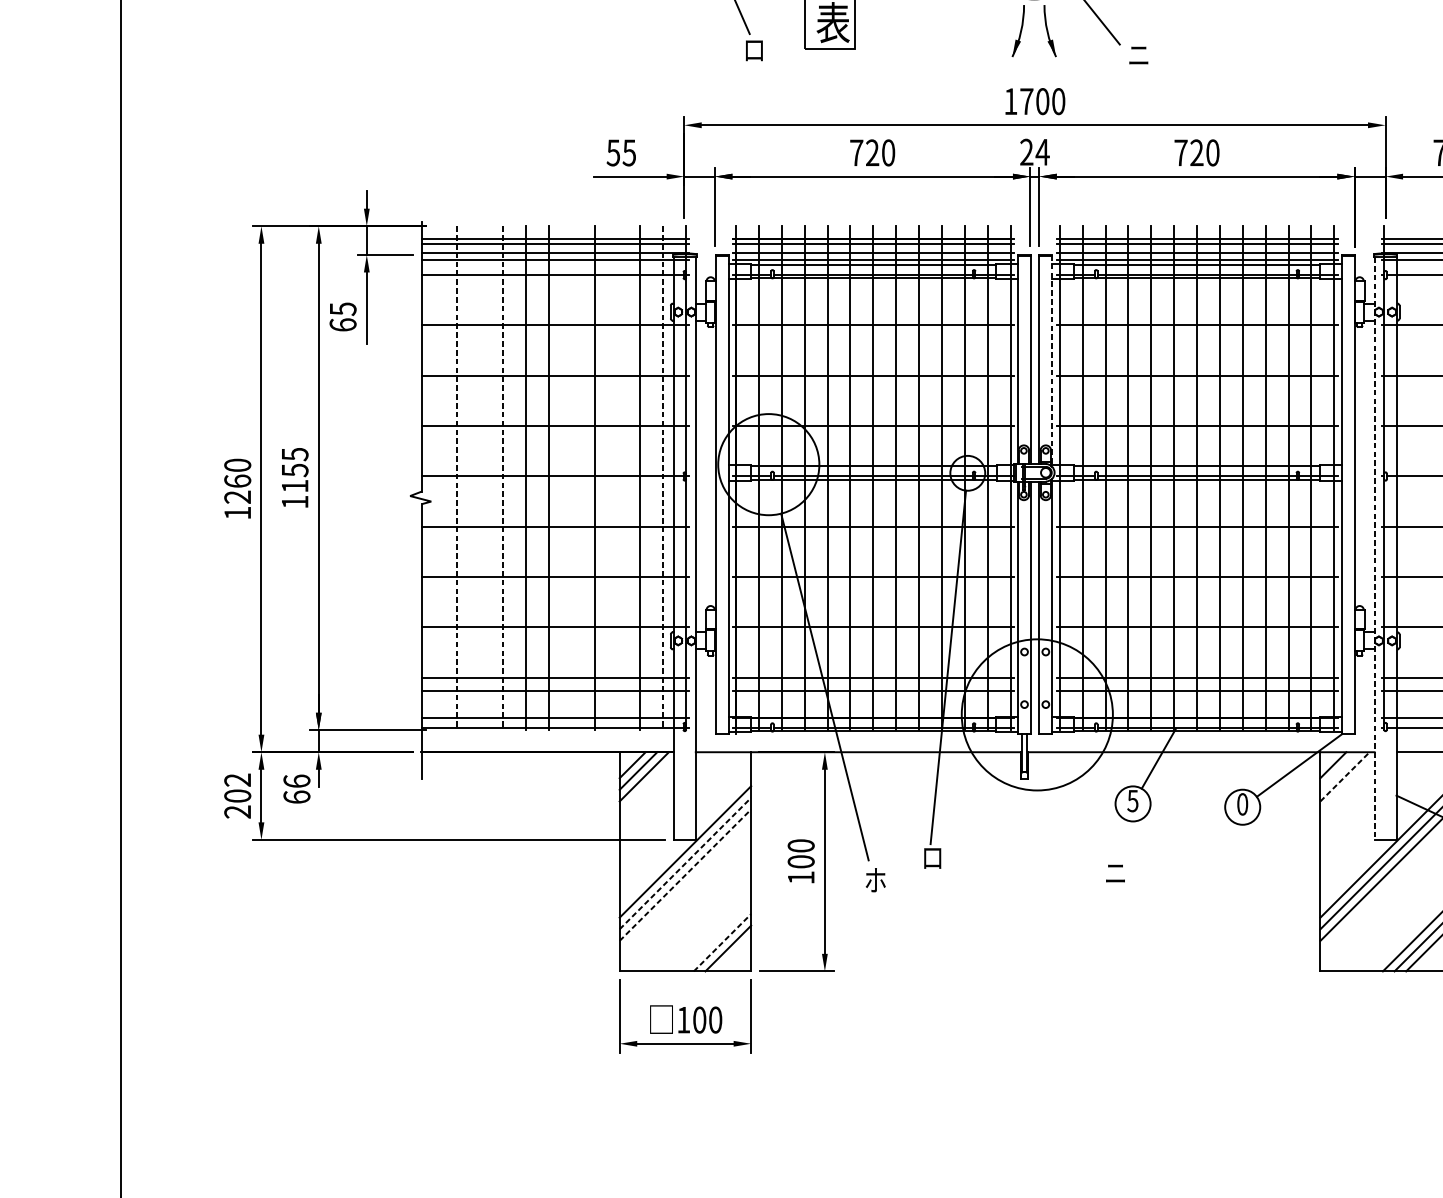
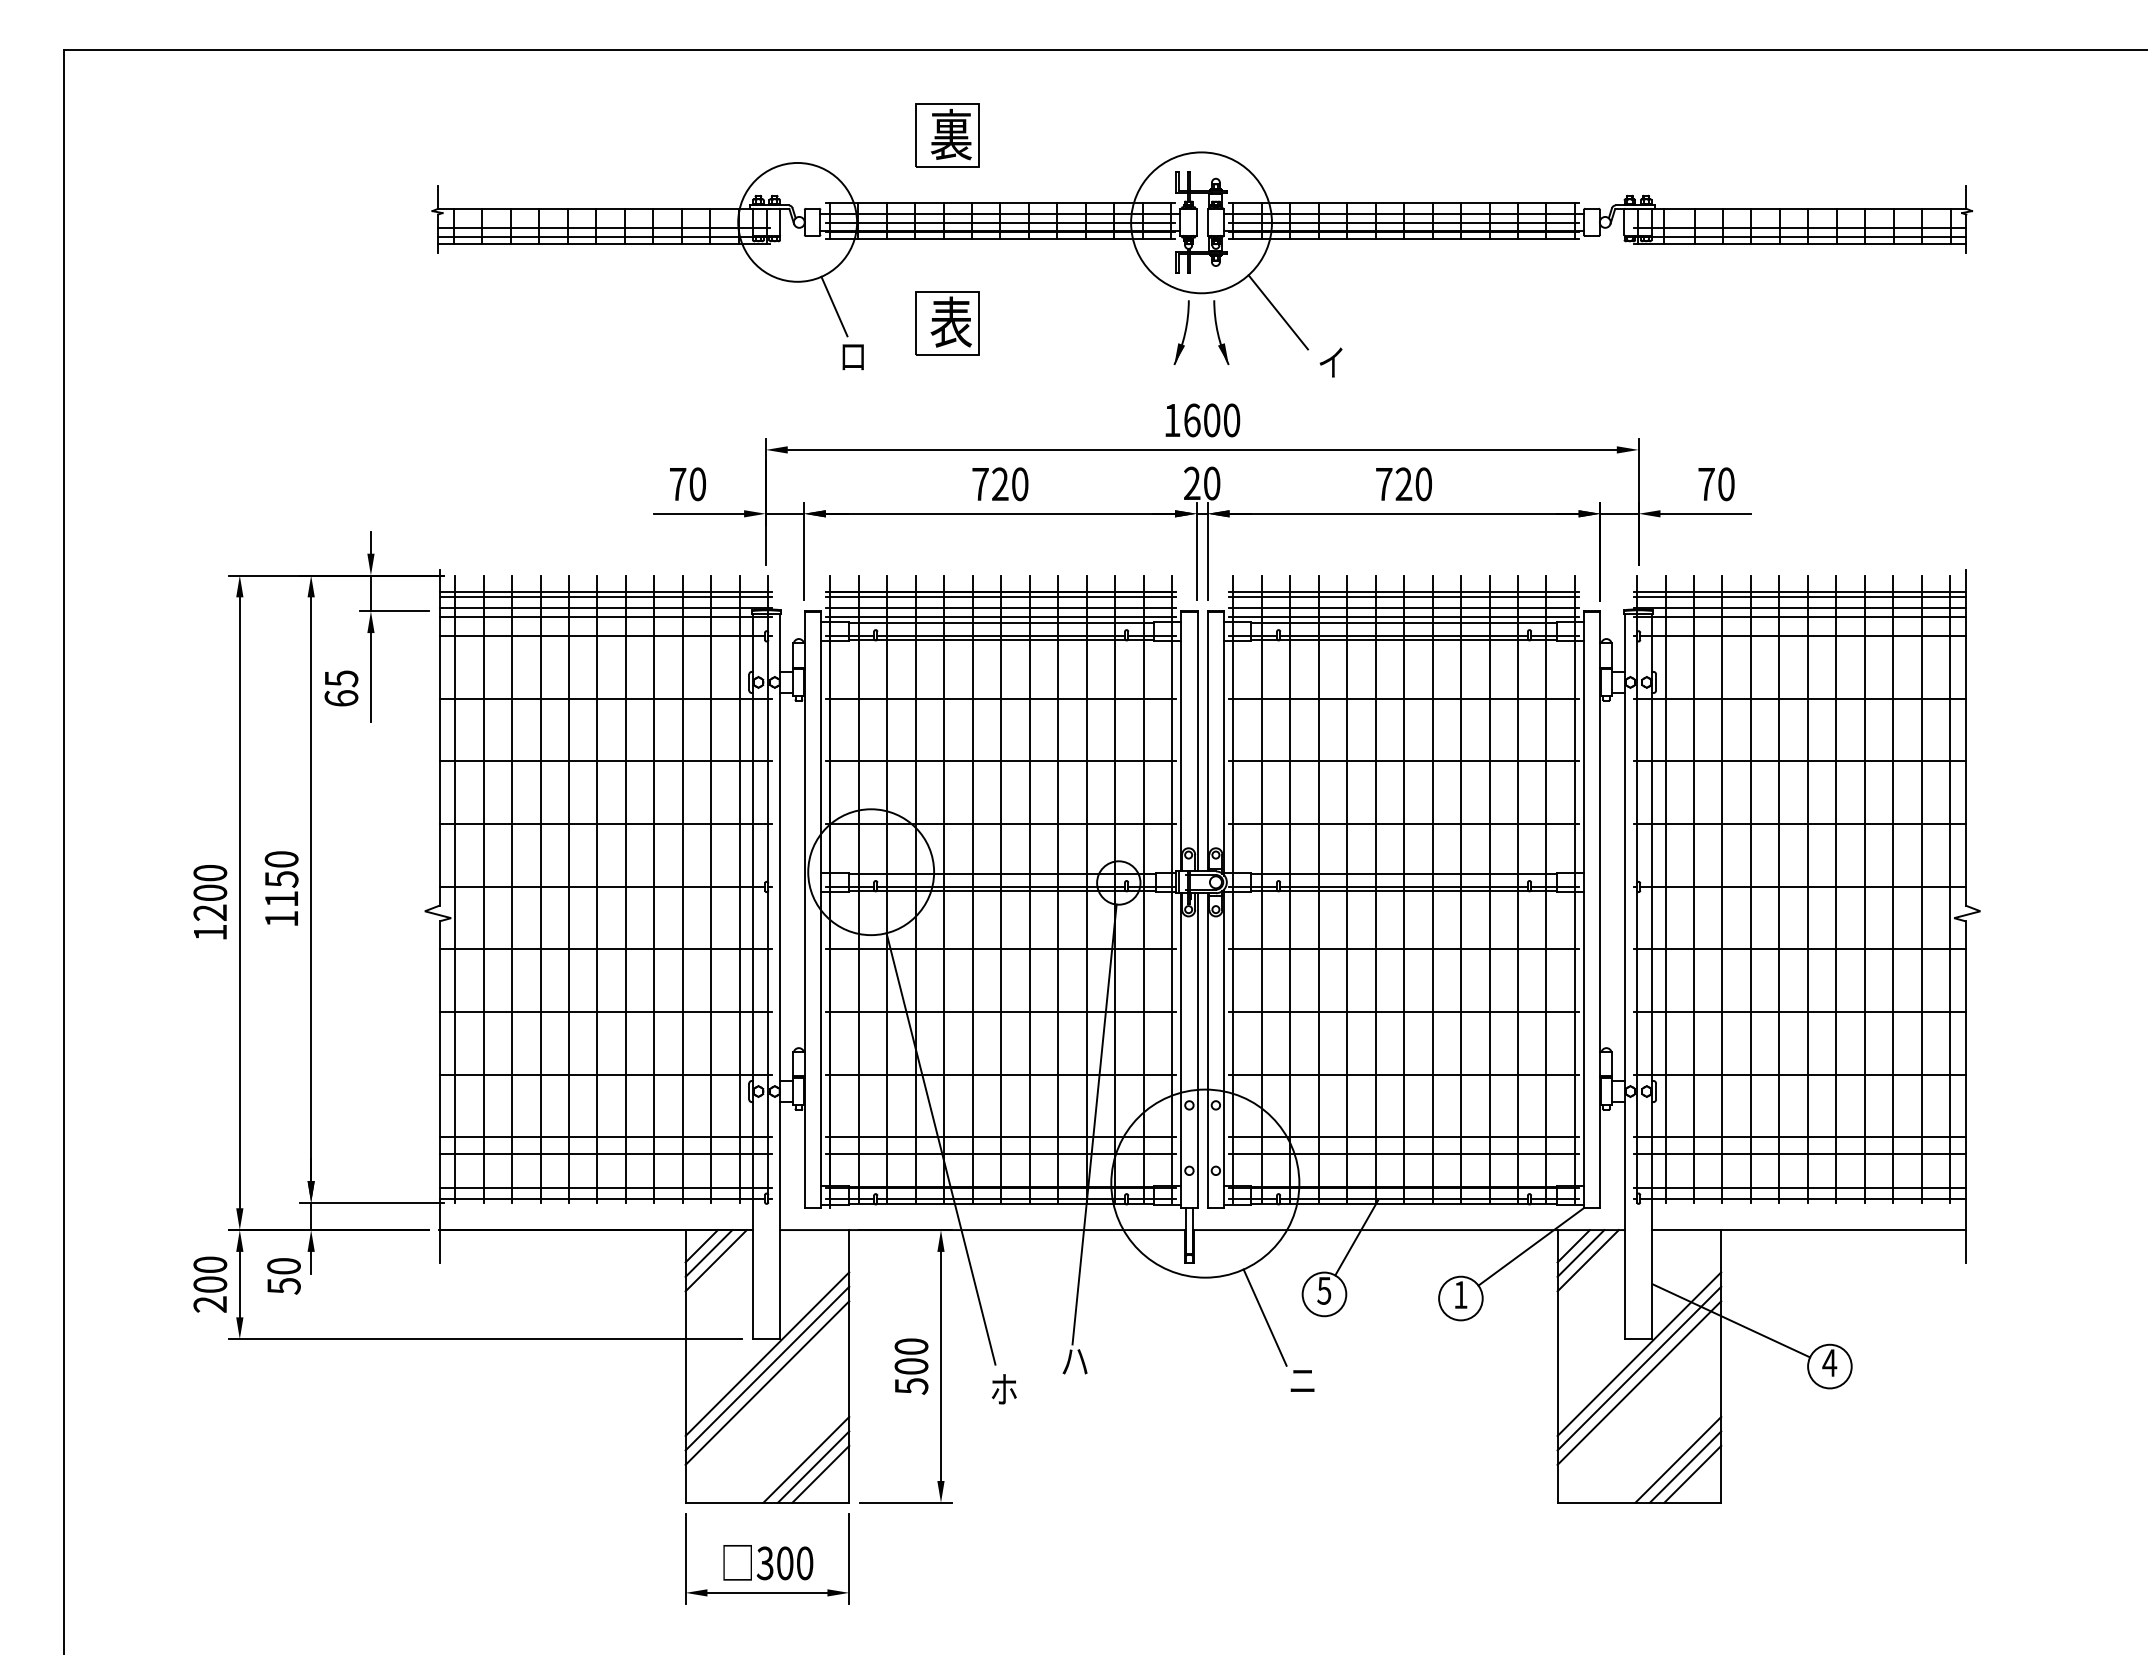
text: (1138, 55) -> (1331, 362), ニ -> イ
text: (1027, 101) -> (1192, 420), 1700 -> 1600
text: (1042, 152) -> (1211, 483), 24 -> 20
text: (621, 153) -> (687, 484), 55 -> 70
line: (1052, 362) -> (1224, 744), dashed -> solid
text: (294, 454) -> (281, 859), 1155 -> 1150
line: (434, 477) -> (455, 888), added
line: (480, 477) -> (512, 888), added
line: (571, 477) -> (625, 888), added
line: (617, 477) -> (682, 888), added
line: (1407, 477) -> (1665, 888), added
line: (1429, 477) -> (1693, 888), added
line: (457, 478) -> (483, 889), dashed -> solid
line: (503, 478) -> (540, 889), dashed -> solid
line: (662, 478) -> (739, 889), dashed -> solid
text: (237, 480) -> (210, 892), 1260 -> 1200
line: (1374, 548) -> (1625, 976), dashed -> solid
line: (1338, 771) -> (1580, 1253), added
line: (1345, 776) -> (1588, 1260), dashed -> solid
text: (237, 779) -> (210, 1264), 202 -> 200
text: (296, 788) -> (283, 1275), 66 -> 50
text: (1242, 804) -> (1460, 1295), 0 -> 1
line: (1084, 822) -> (1264, 1317), added
text: (932, 858) -> (1074, 1362), ロ -> ハ
line: (685, 863) -> (767, 1368), dashed -> solid
line: (685, 875) -> (767, 1383), dashed -> solid
text: (801, 877) -> (911, 1386), 100 -> 500
line: (716, 936) -> (806, 1459), added
line: (722, 942) -> (813, 1466), dashed -> solid
text: (683, 1020) -> (764, 1563), 100 -> 300

